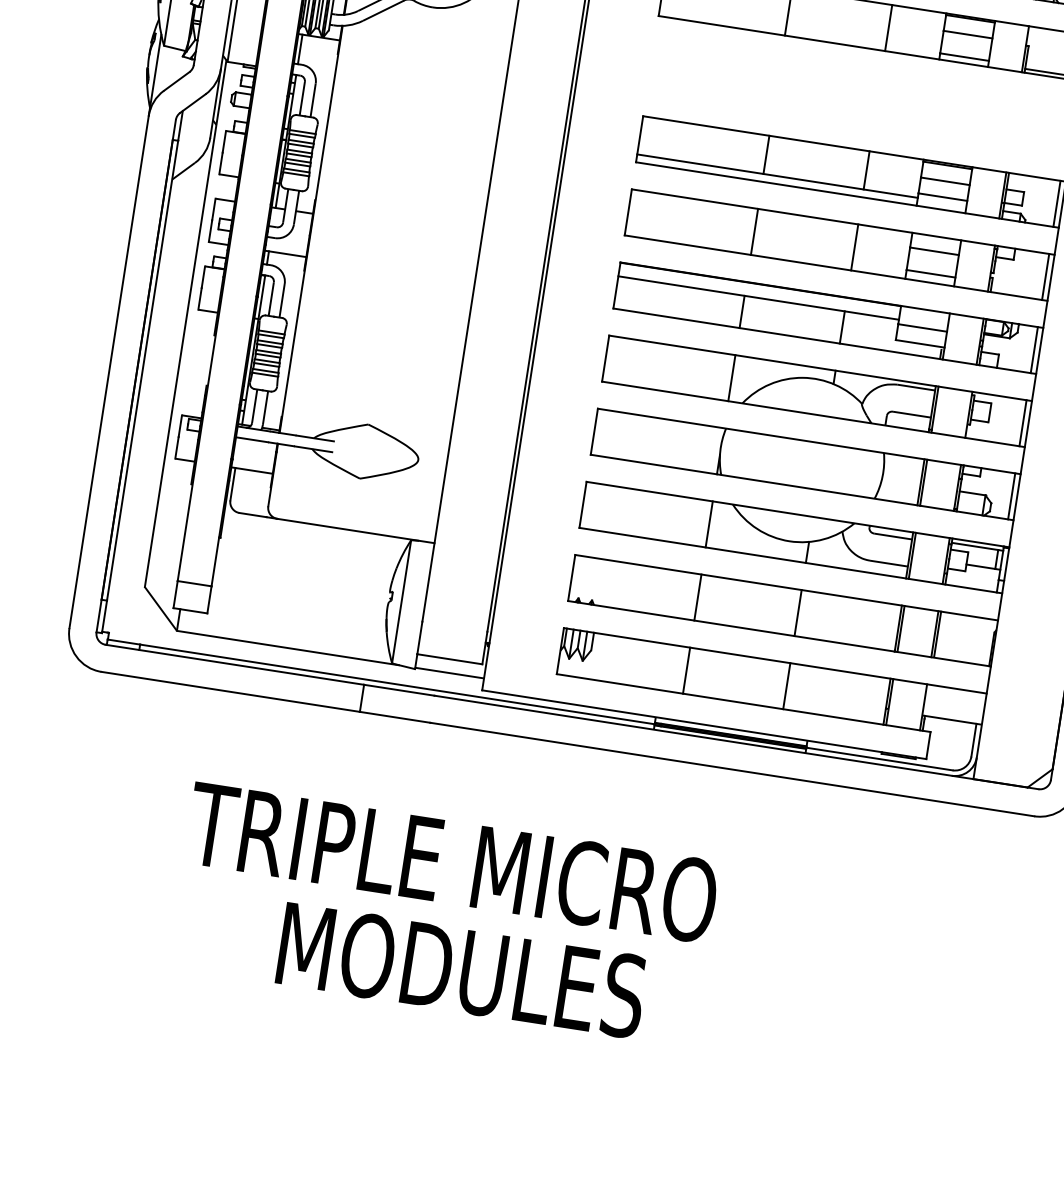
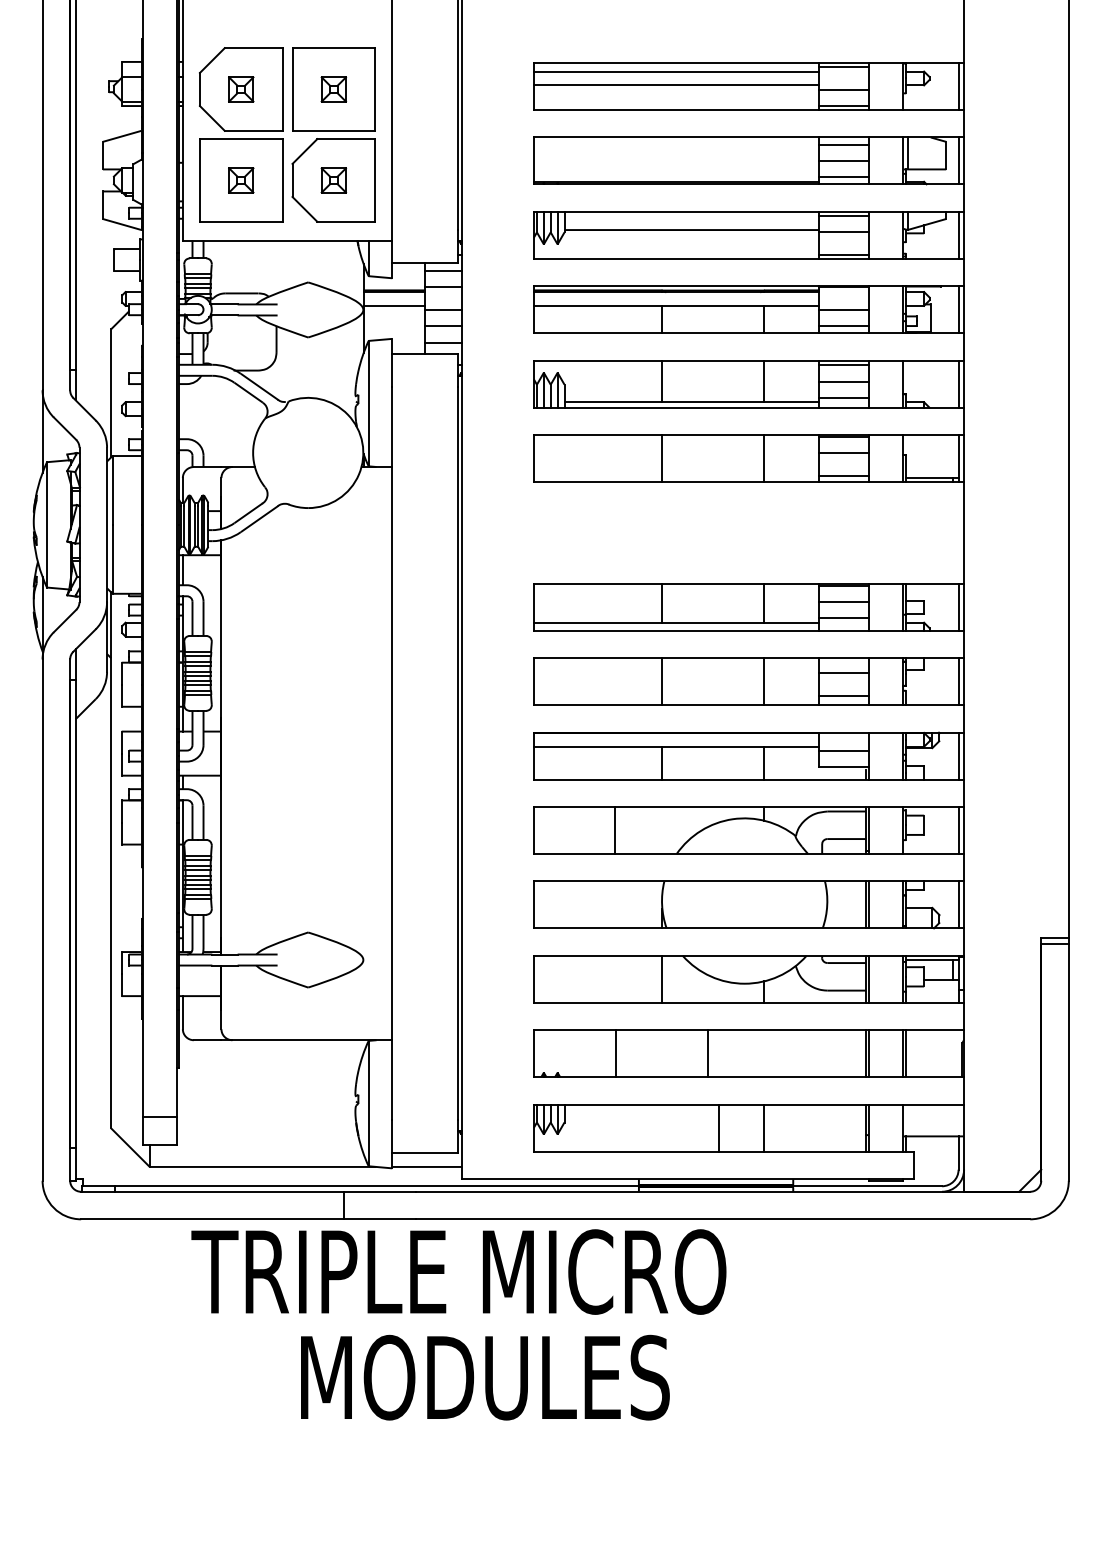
line: (732, 378) -> (615, 830), moved
line: (698, 597) -> (616, 1053), moved
line: (798, 612) -> (708, 1053), moved
line: (686, 670) -> (719, 1127), moved
text: (443, 914) -> (458, 1324), moved

